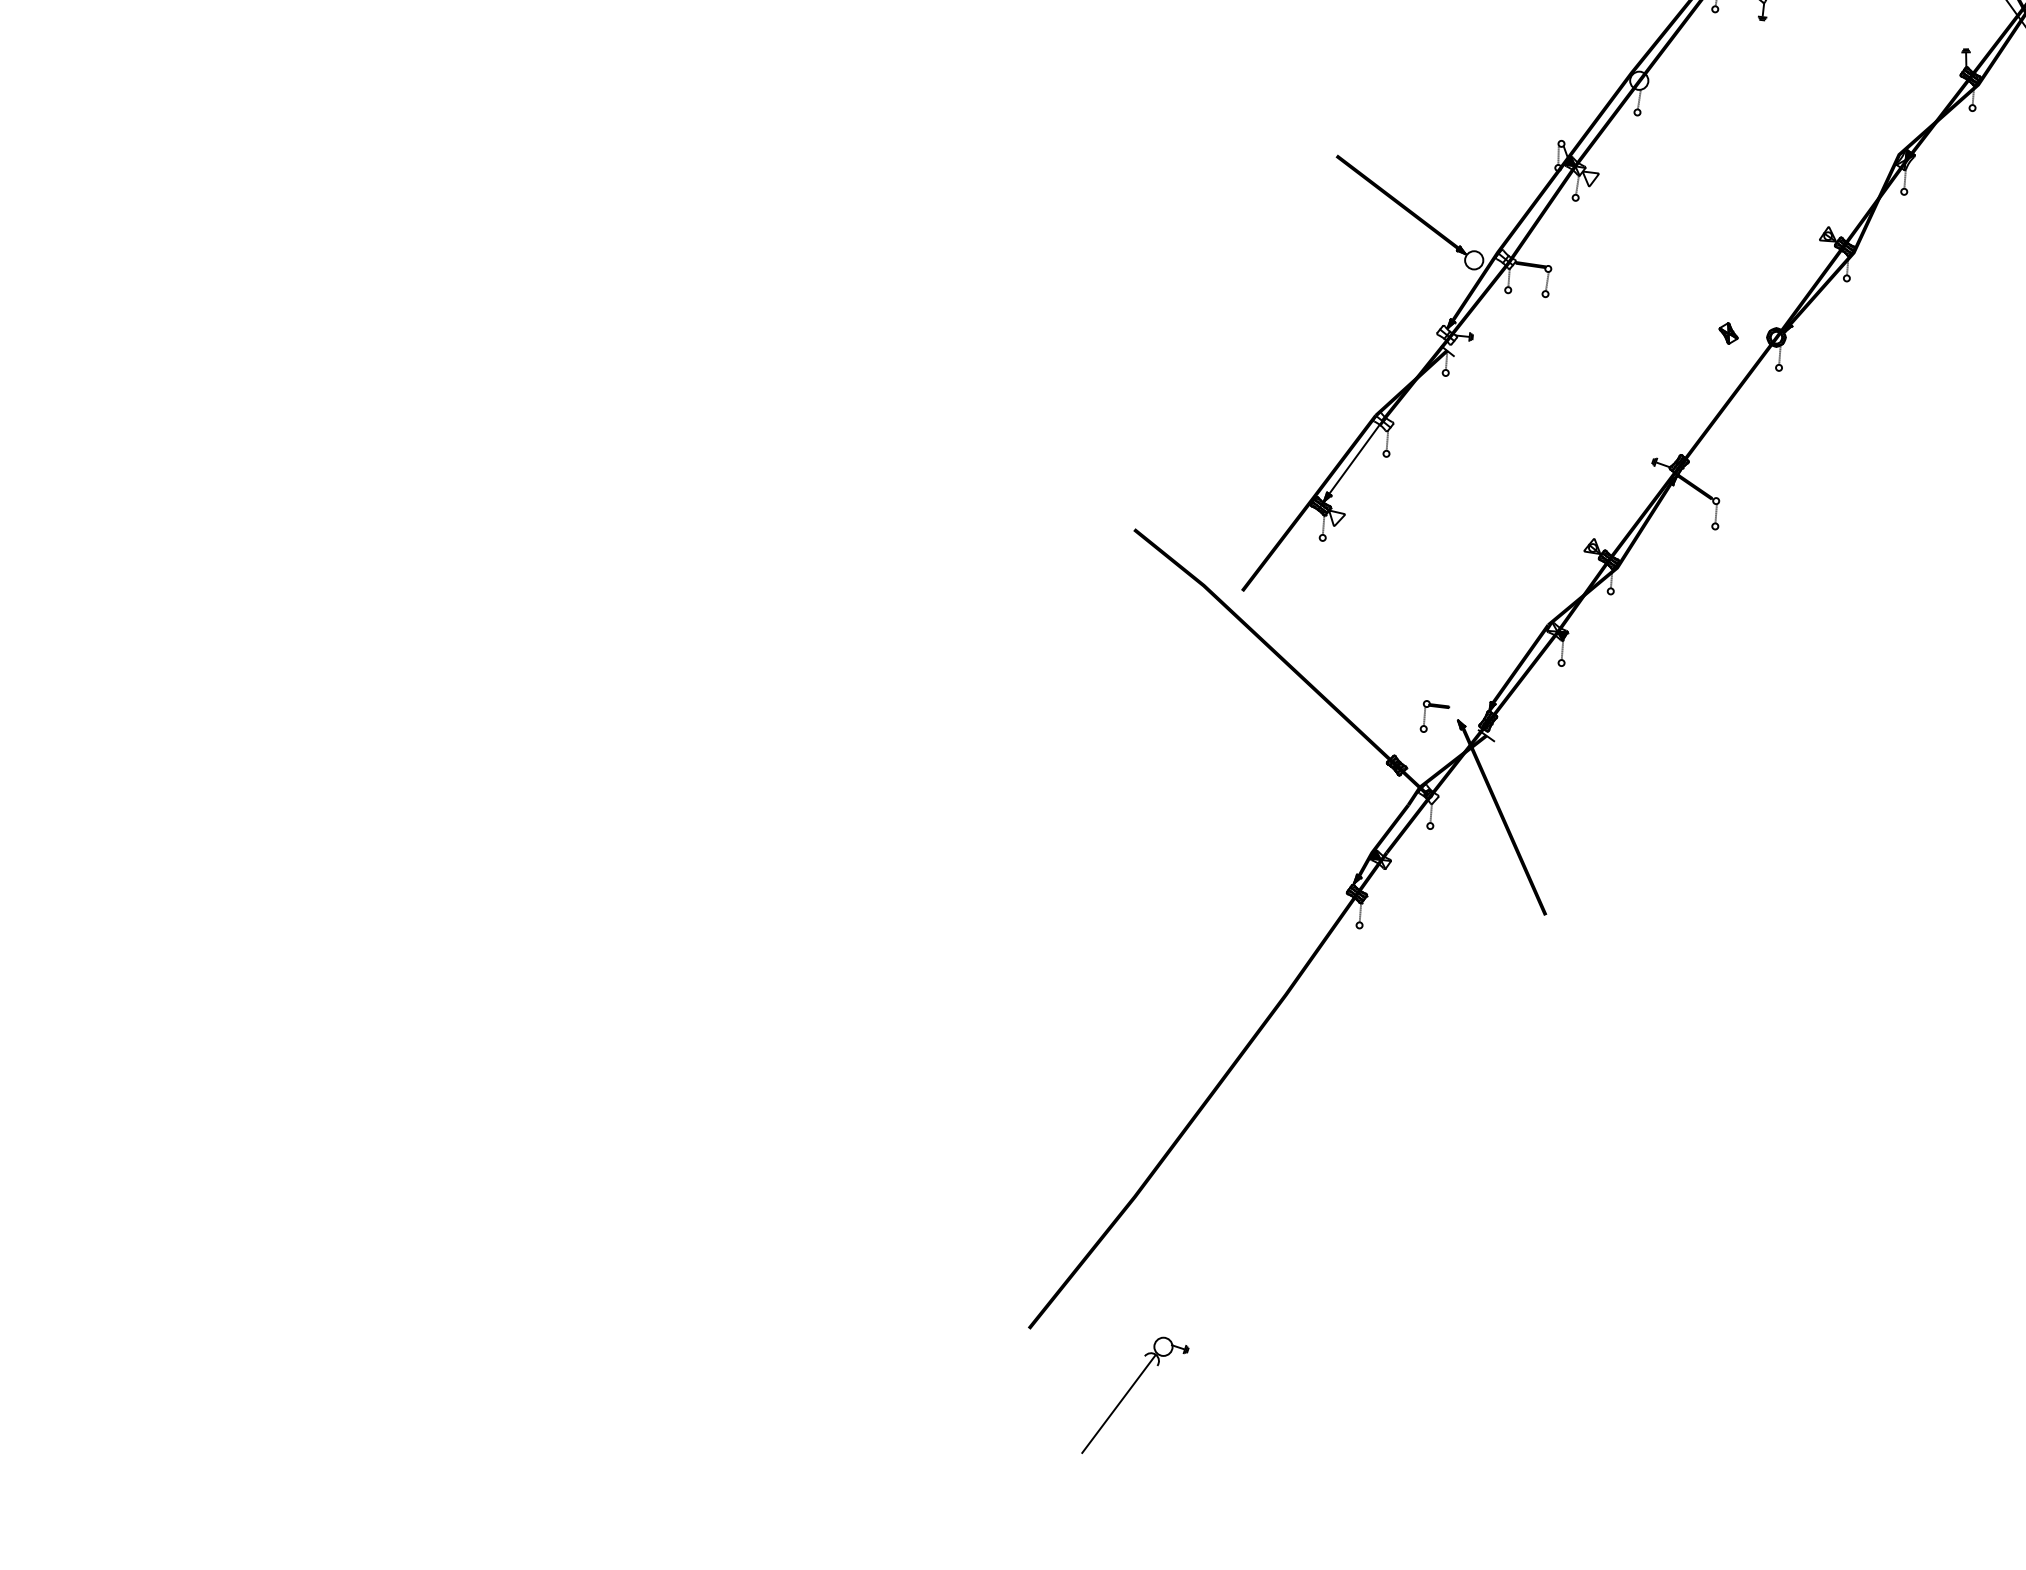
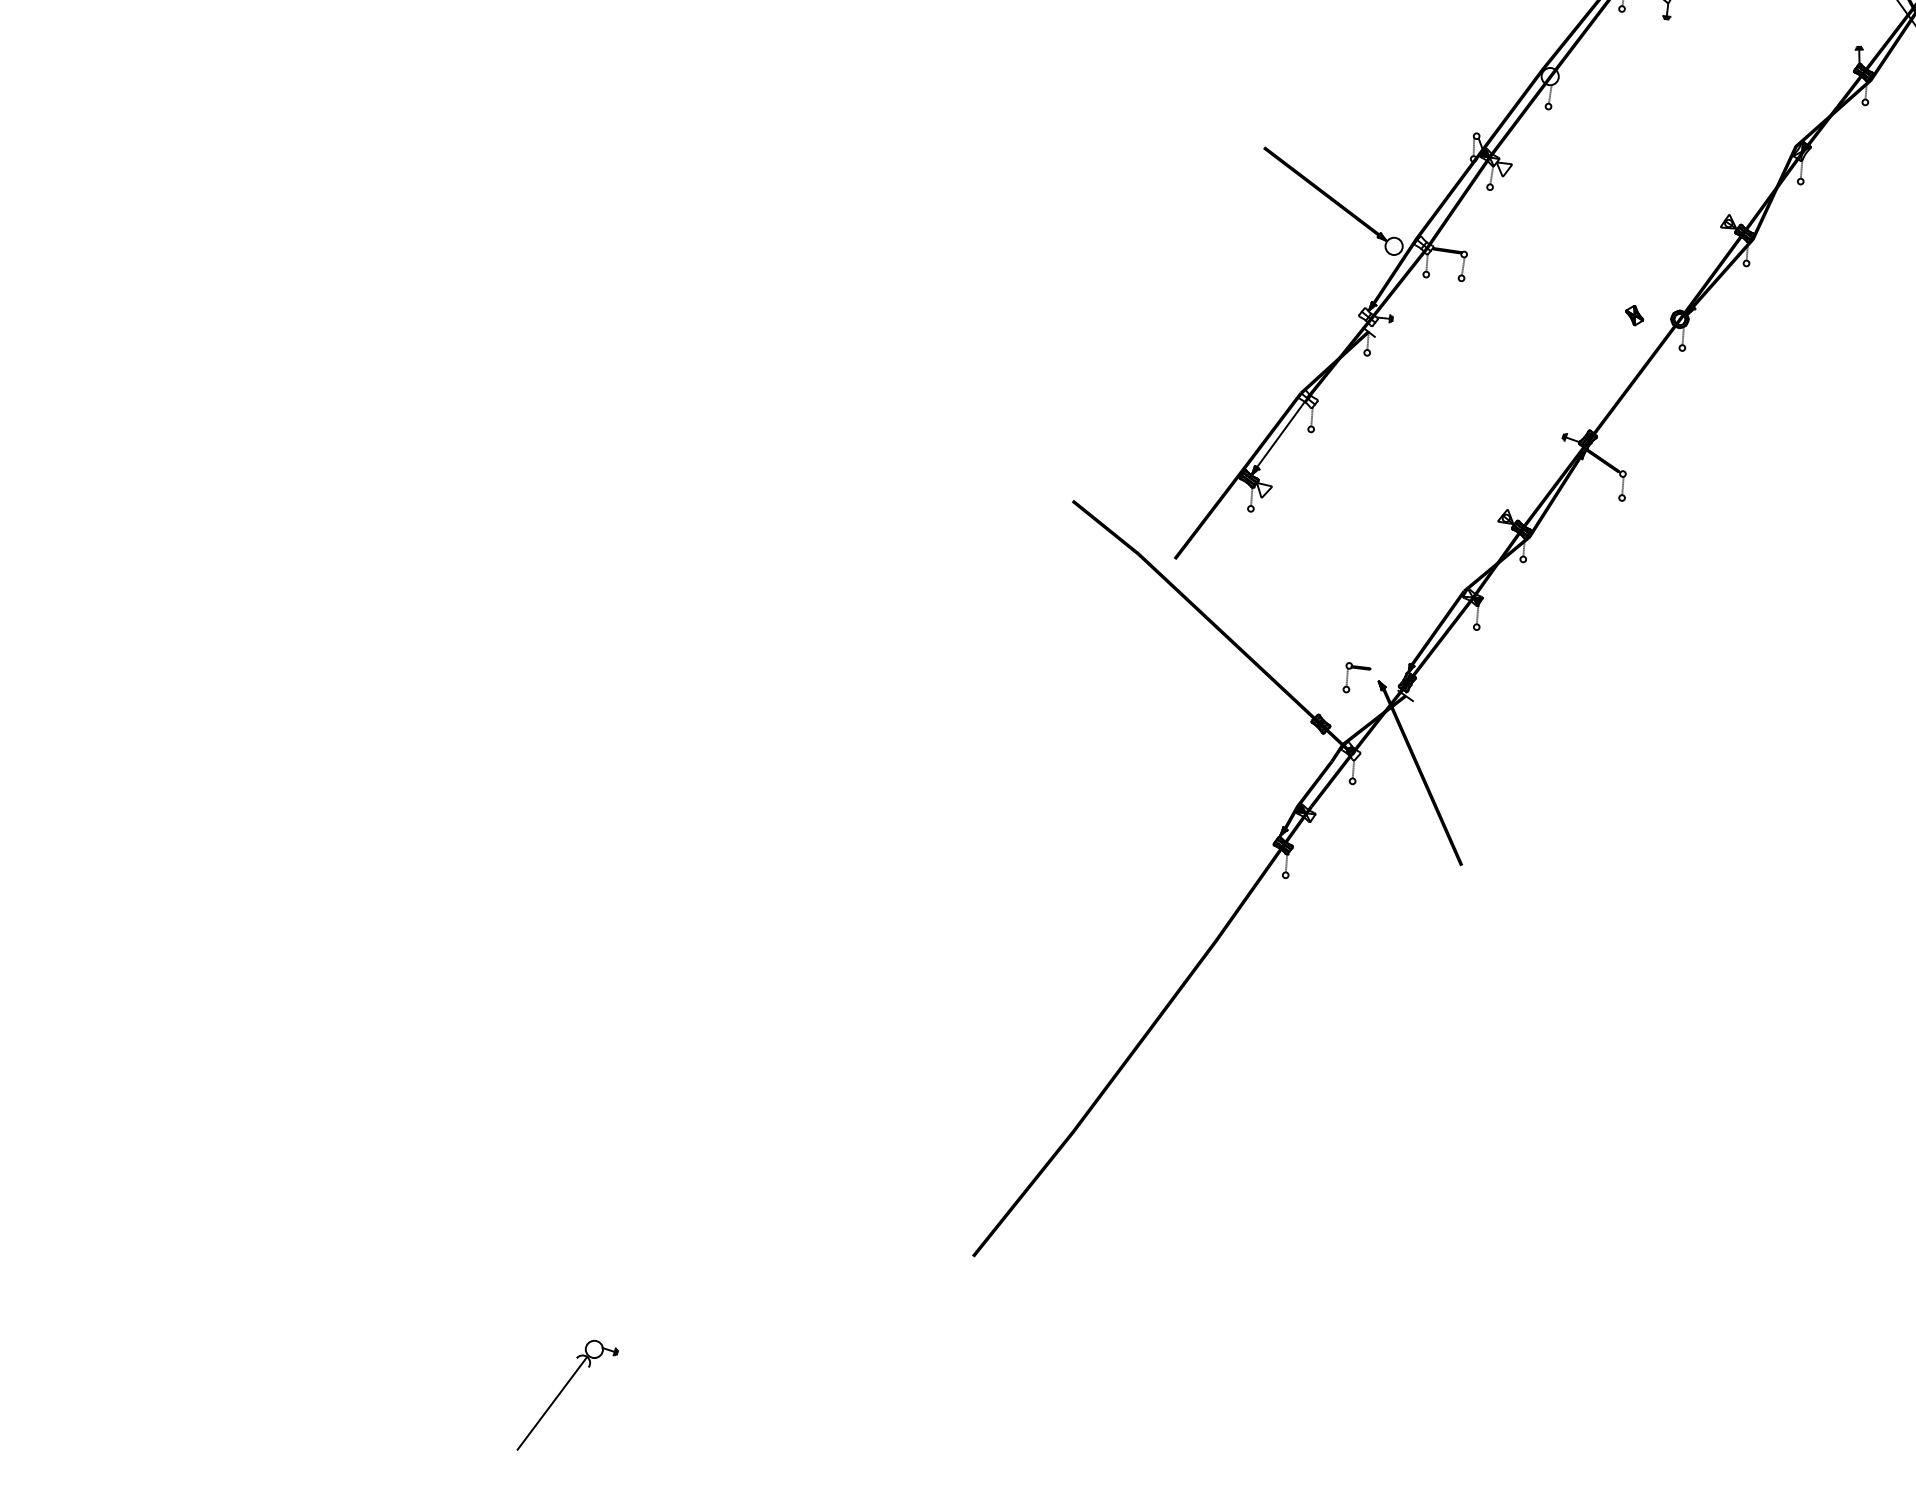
part: (1131, 1389) -> (564, 1389), moved

